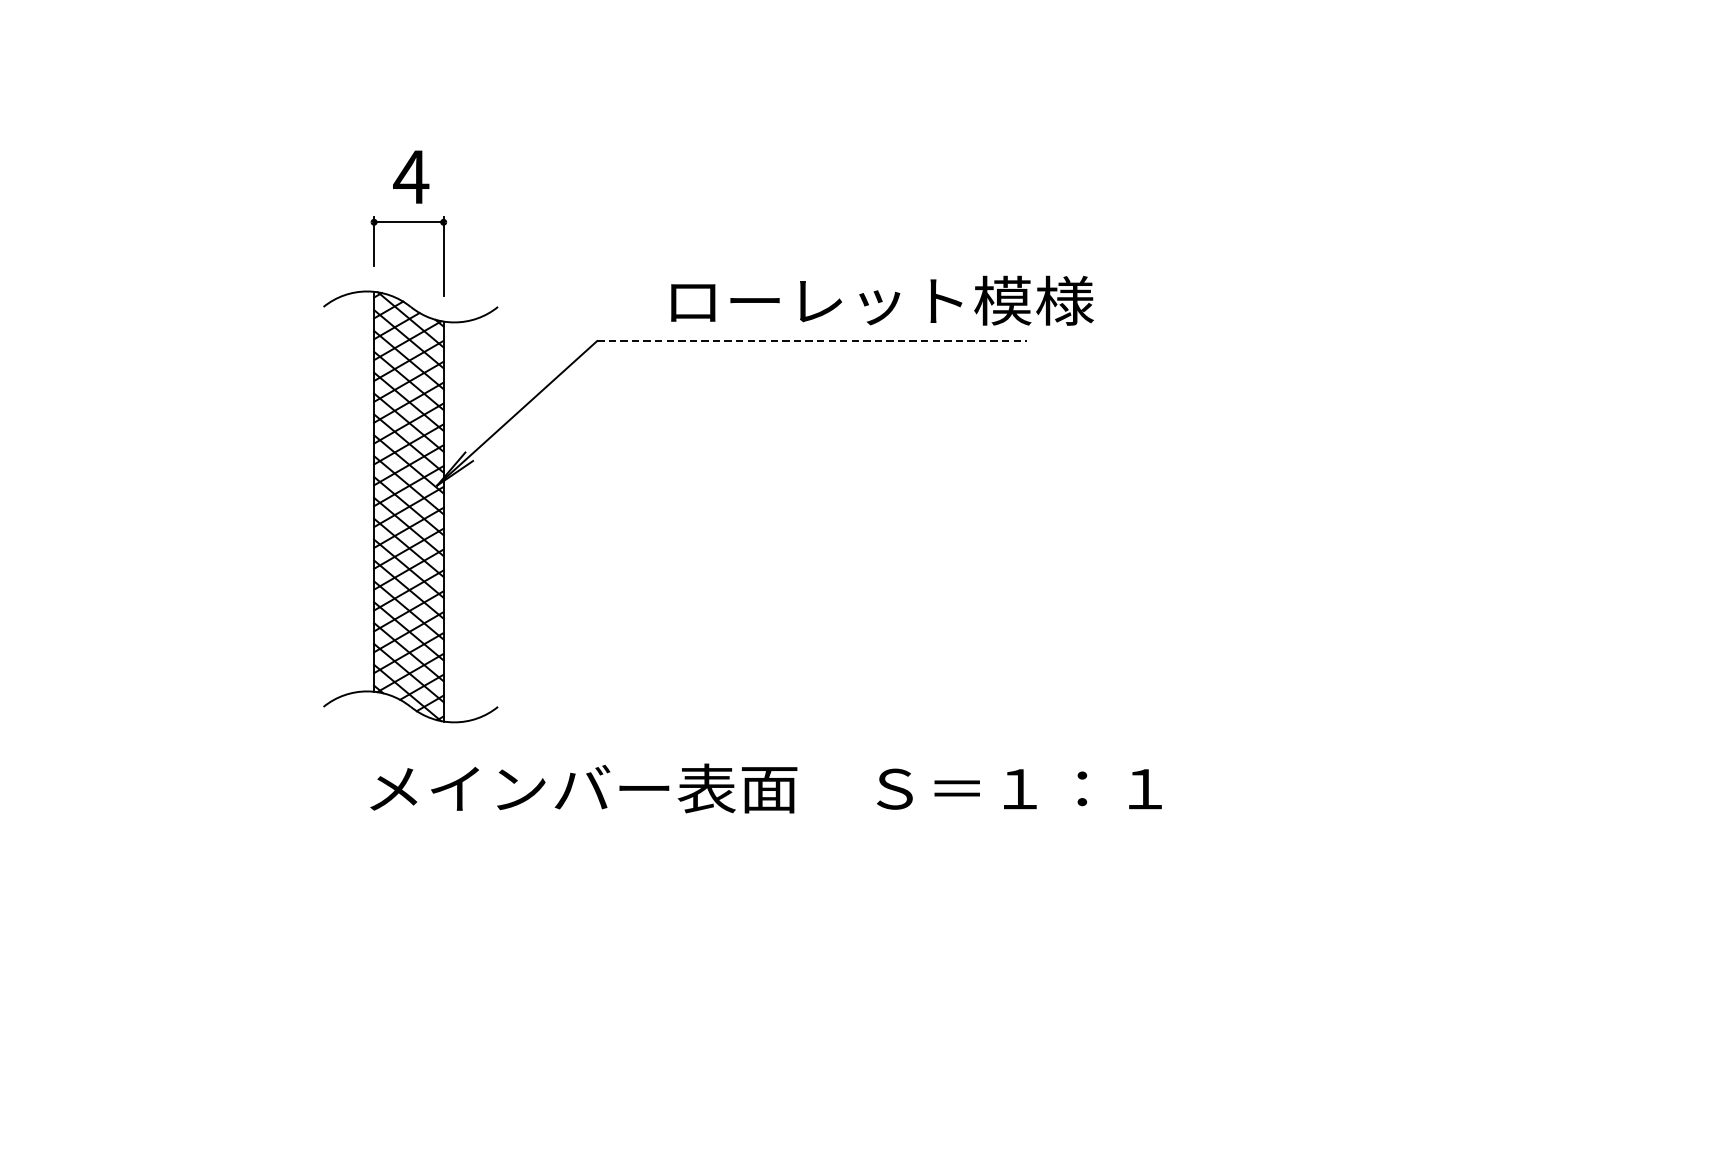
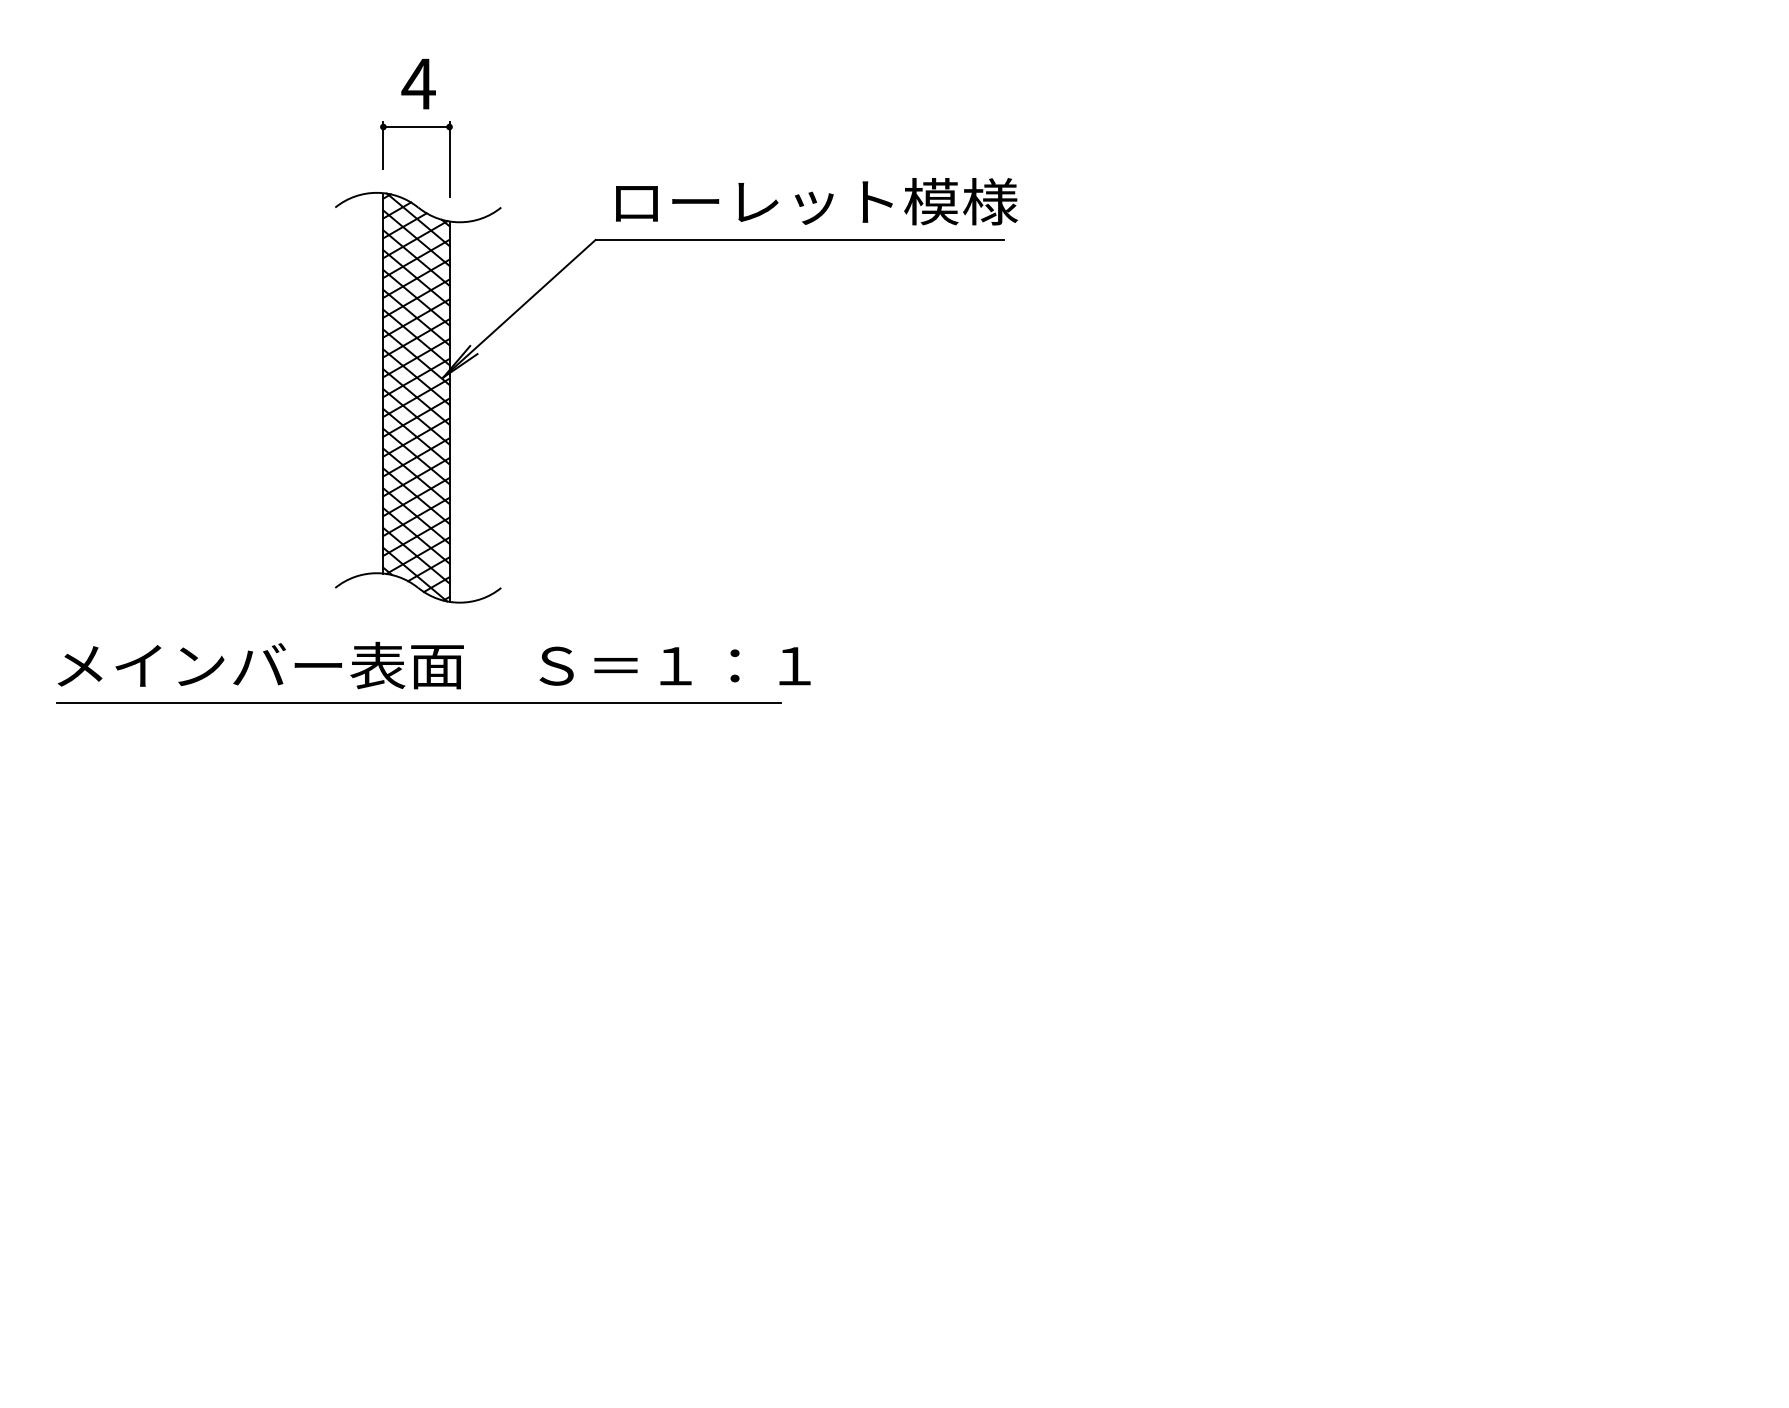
text: (882, 300) -> (816, 201), moved
line: (812, 340) -> (800, 239), dashed -> solid
text: (765, 788) -> (433, 665), moved
line: (411, 828) -> (418, 703), added

